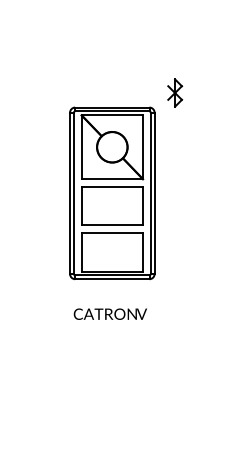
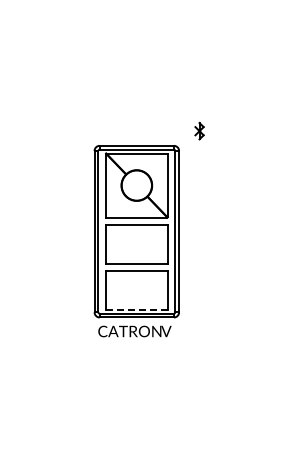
part: (175, 92) -> (199, 130), size x0.6
line: (112, 271) -> (136, 309), solid -> dashed
text: (110, 314) -> (134, 331), moved

